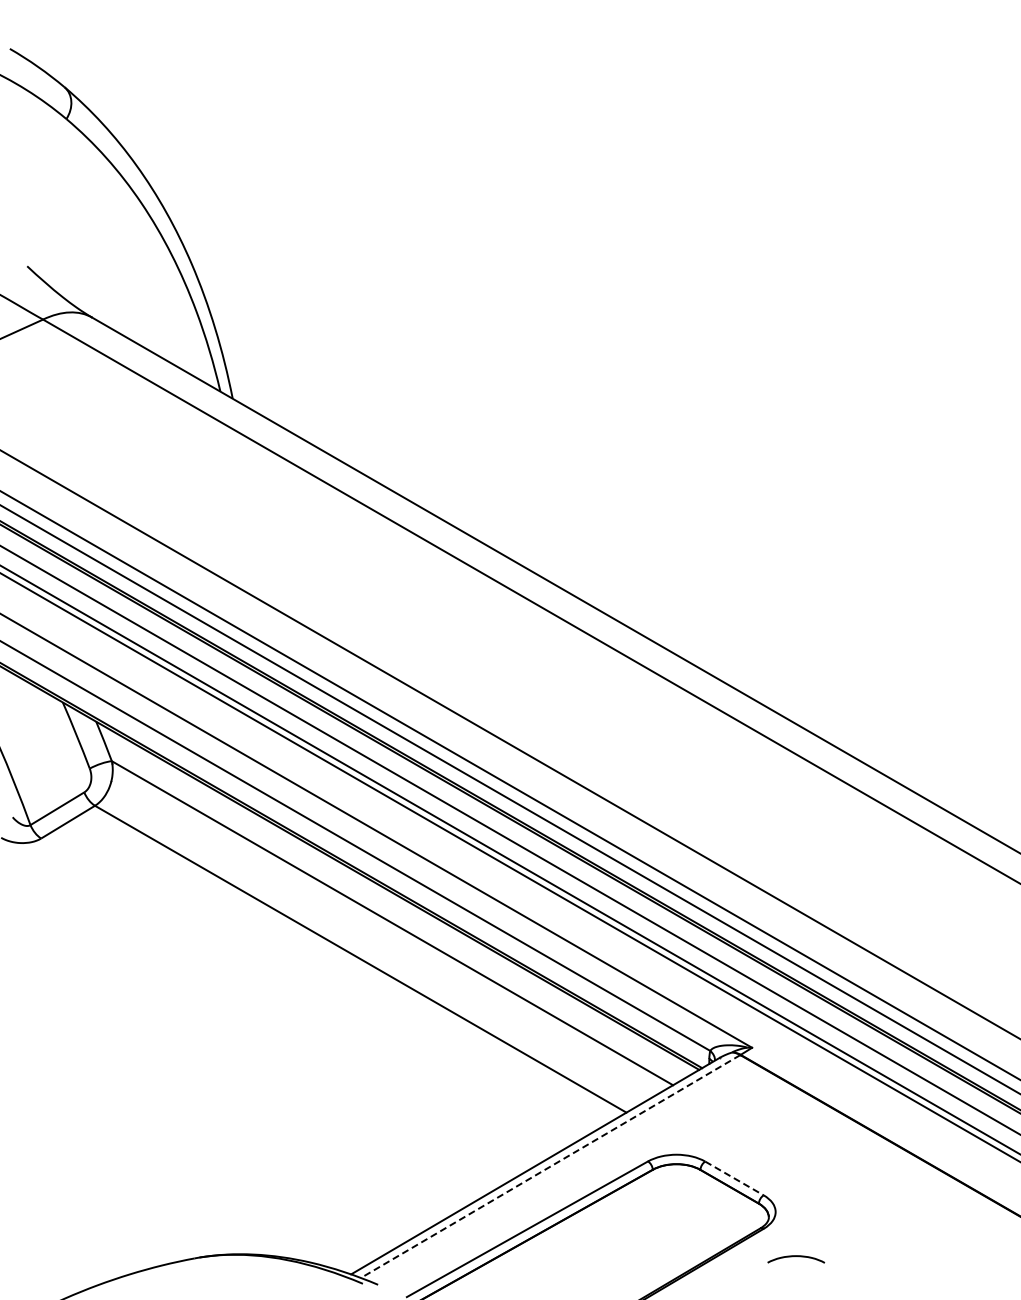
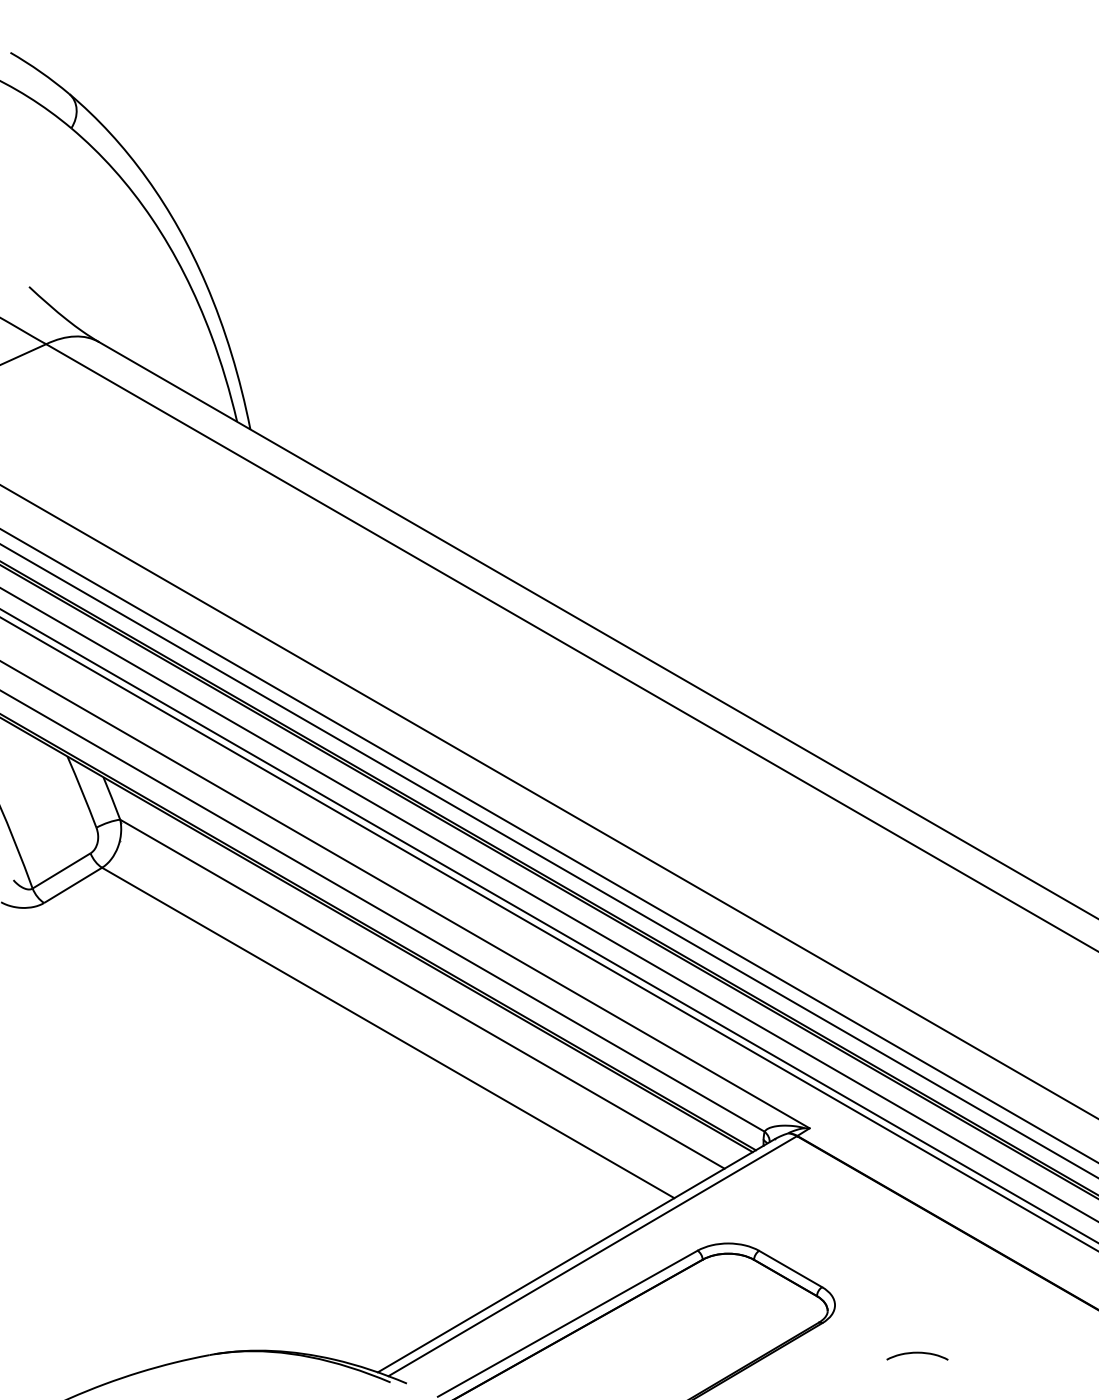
line: (550, 1166) -> (592, 1256), dashed -> solid
line: (734, 1178) -> (790, 1269), dashed -> solid
curve: (798, 1257) -> (919, 1354), moved

